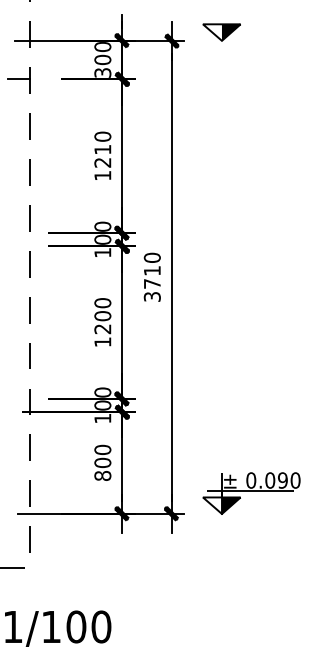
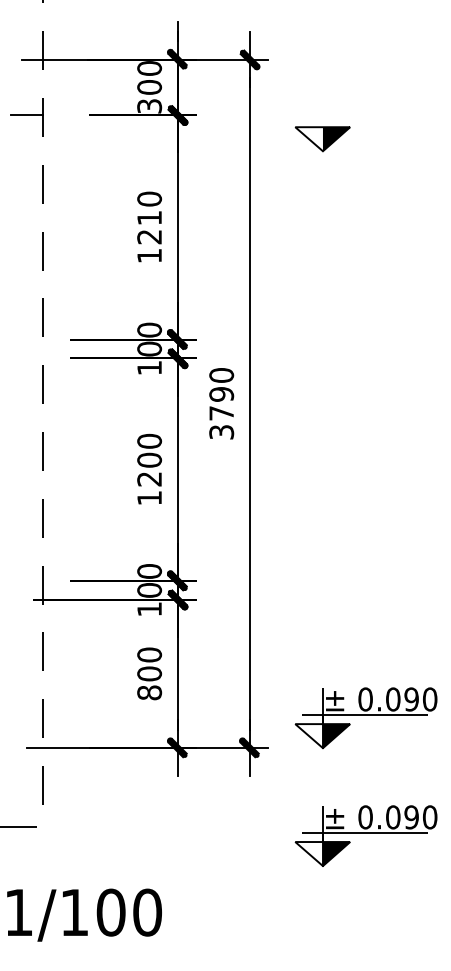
part: (221, 32) -> (322, 139), moved
text: (151, 270) -> (220, 393), 3710 -> 3790
part: (251, 574) -> (365, 836), added

